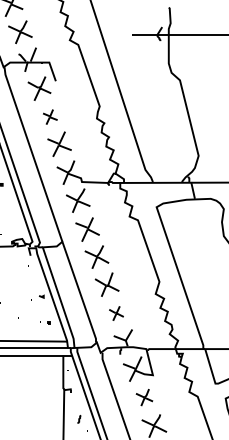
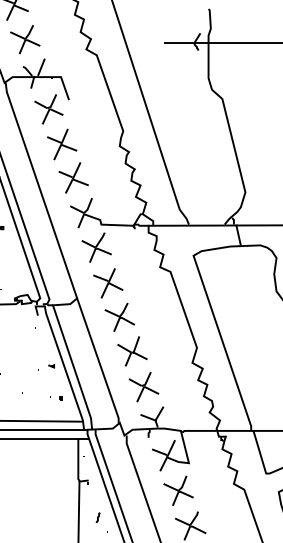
part: (50, 116) -> (62, 143), size x1.67
part: (116, 313) -> (143, 386), size x1.67
part: (144, 397) -> (178, 490), size x1.43

